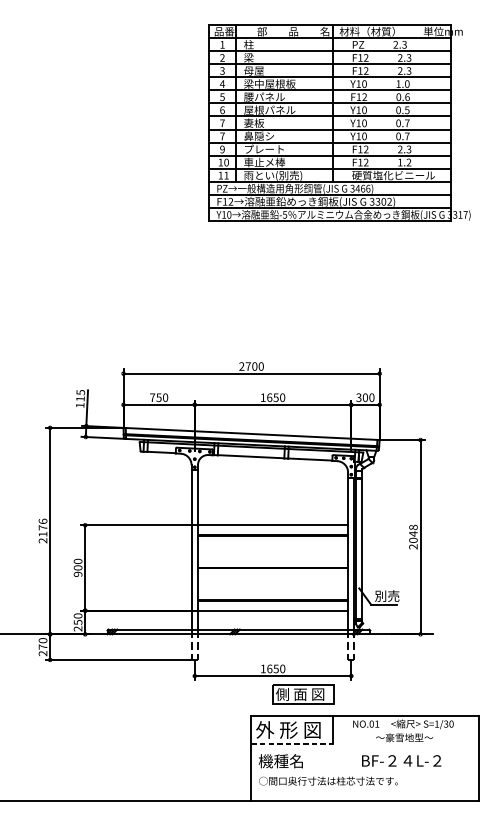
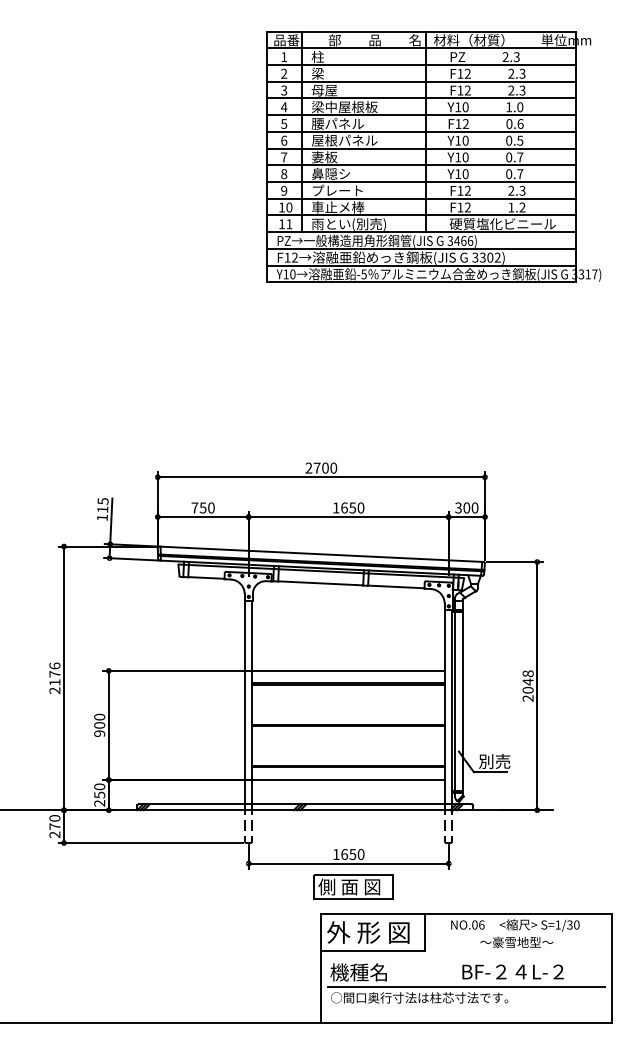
text: (222, 136) -> (284, 174), 7 -> 8
part: (303, 693) -> (353, 886), moved
text: (376, 723) -> (481, 924), NO.01 -> NO.06
line: (292, 744) -> (373, 950), dashed -> solid
line: (365, 772) -> (466, 986), added

